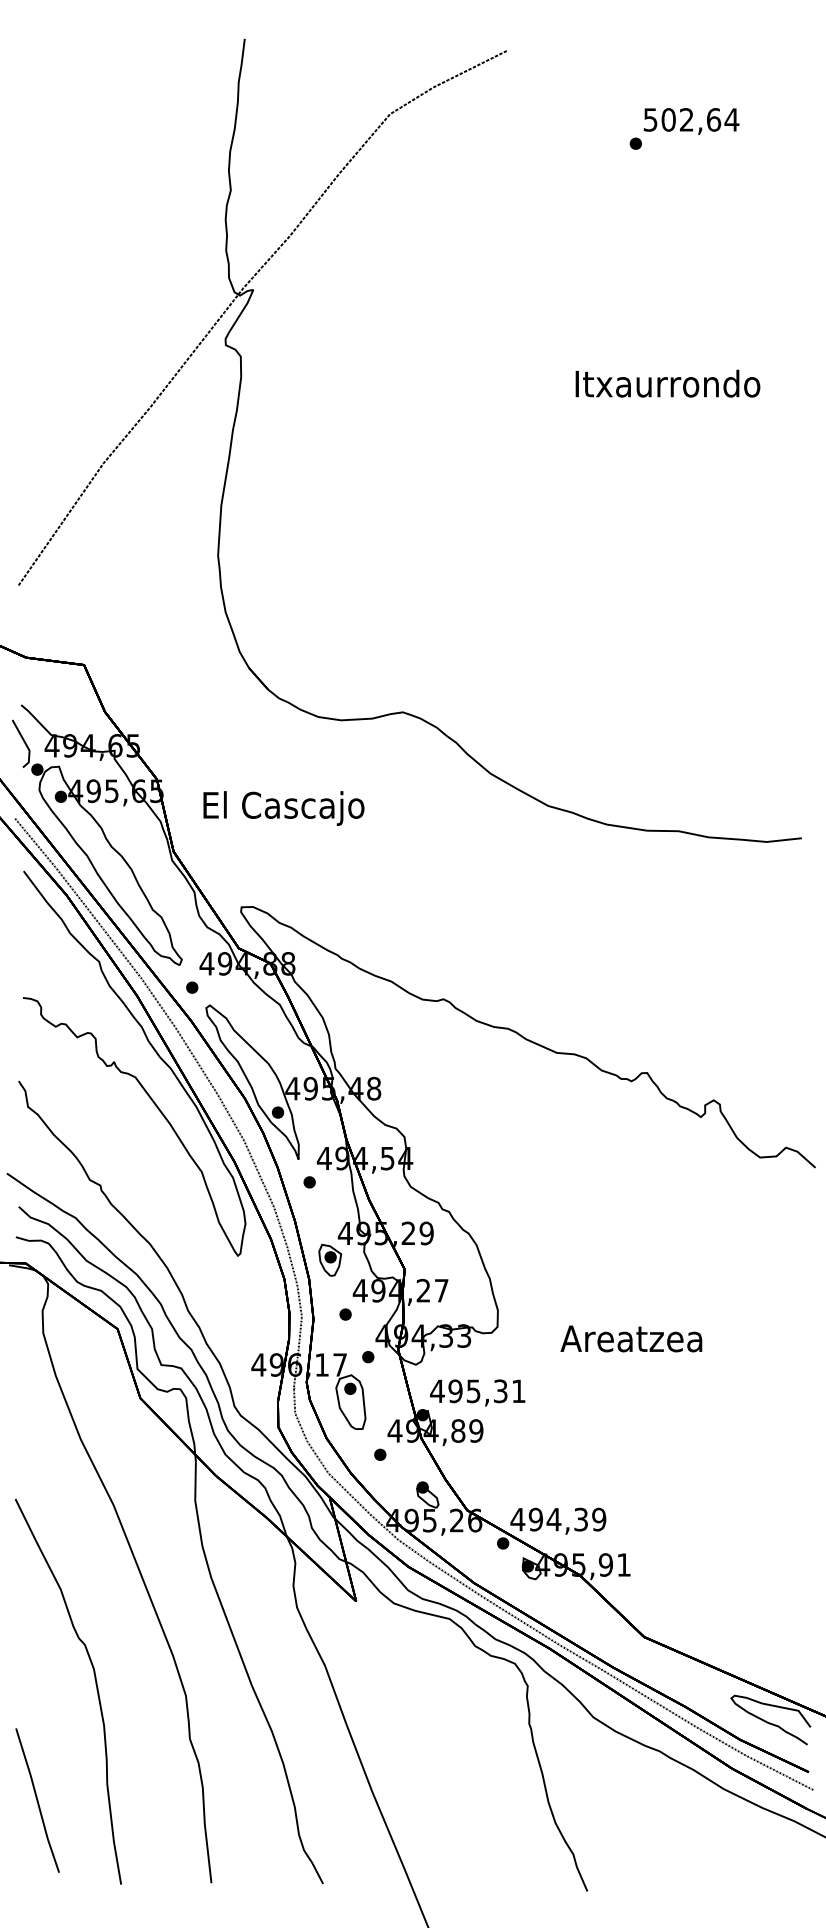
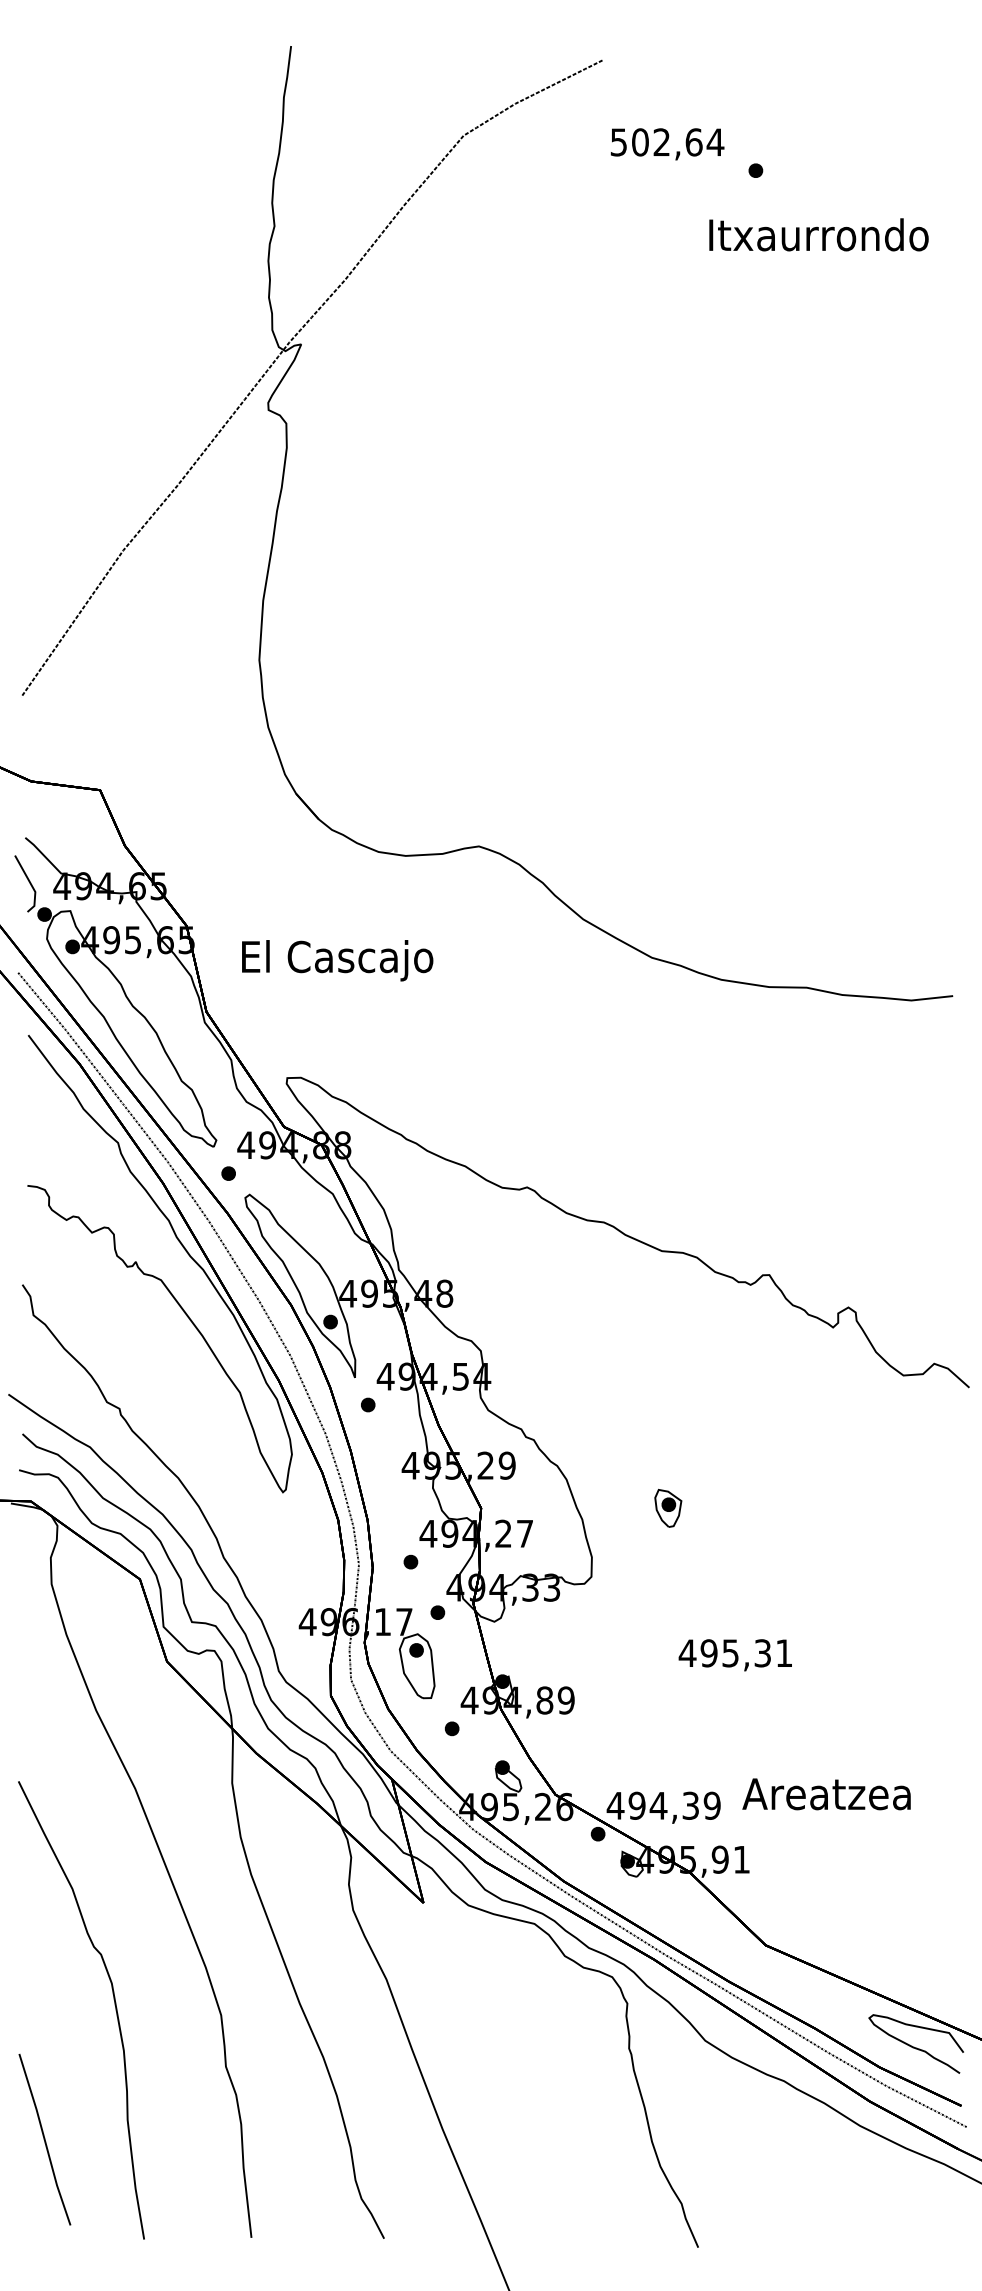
text: (691, 121) -> (667, 144), moved
text: (667, 383) -> (818, 234), moved
part: (330, 1259) -> (668, 1507), moved
text: (631, 1338) -> (826, 1793), moved
text: (477, 1392) -> (735, 1654), moved

